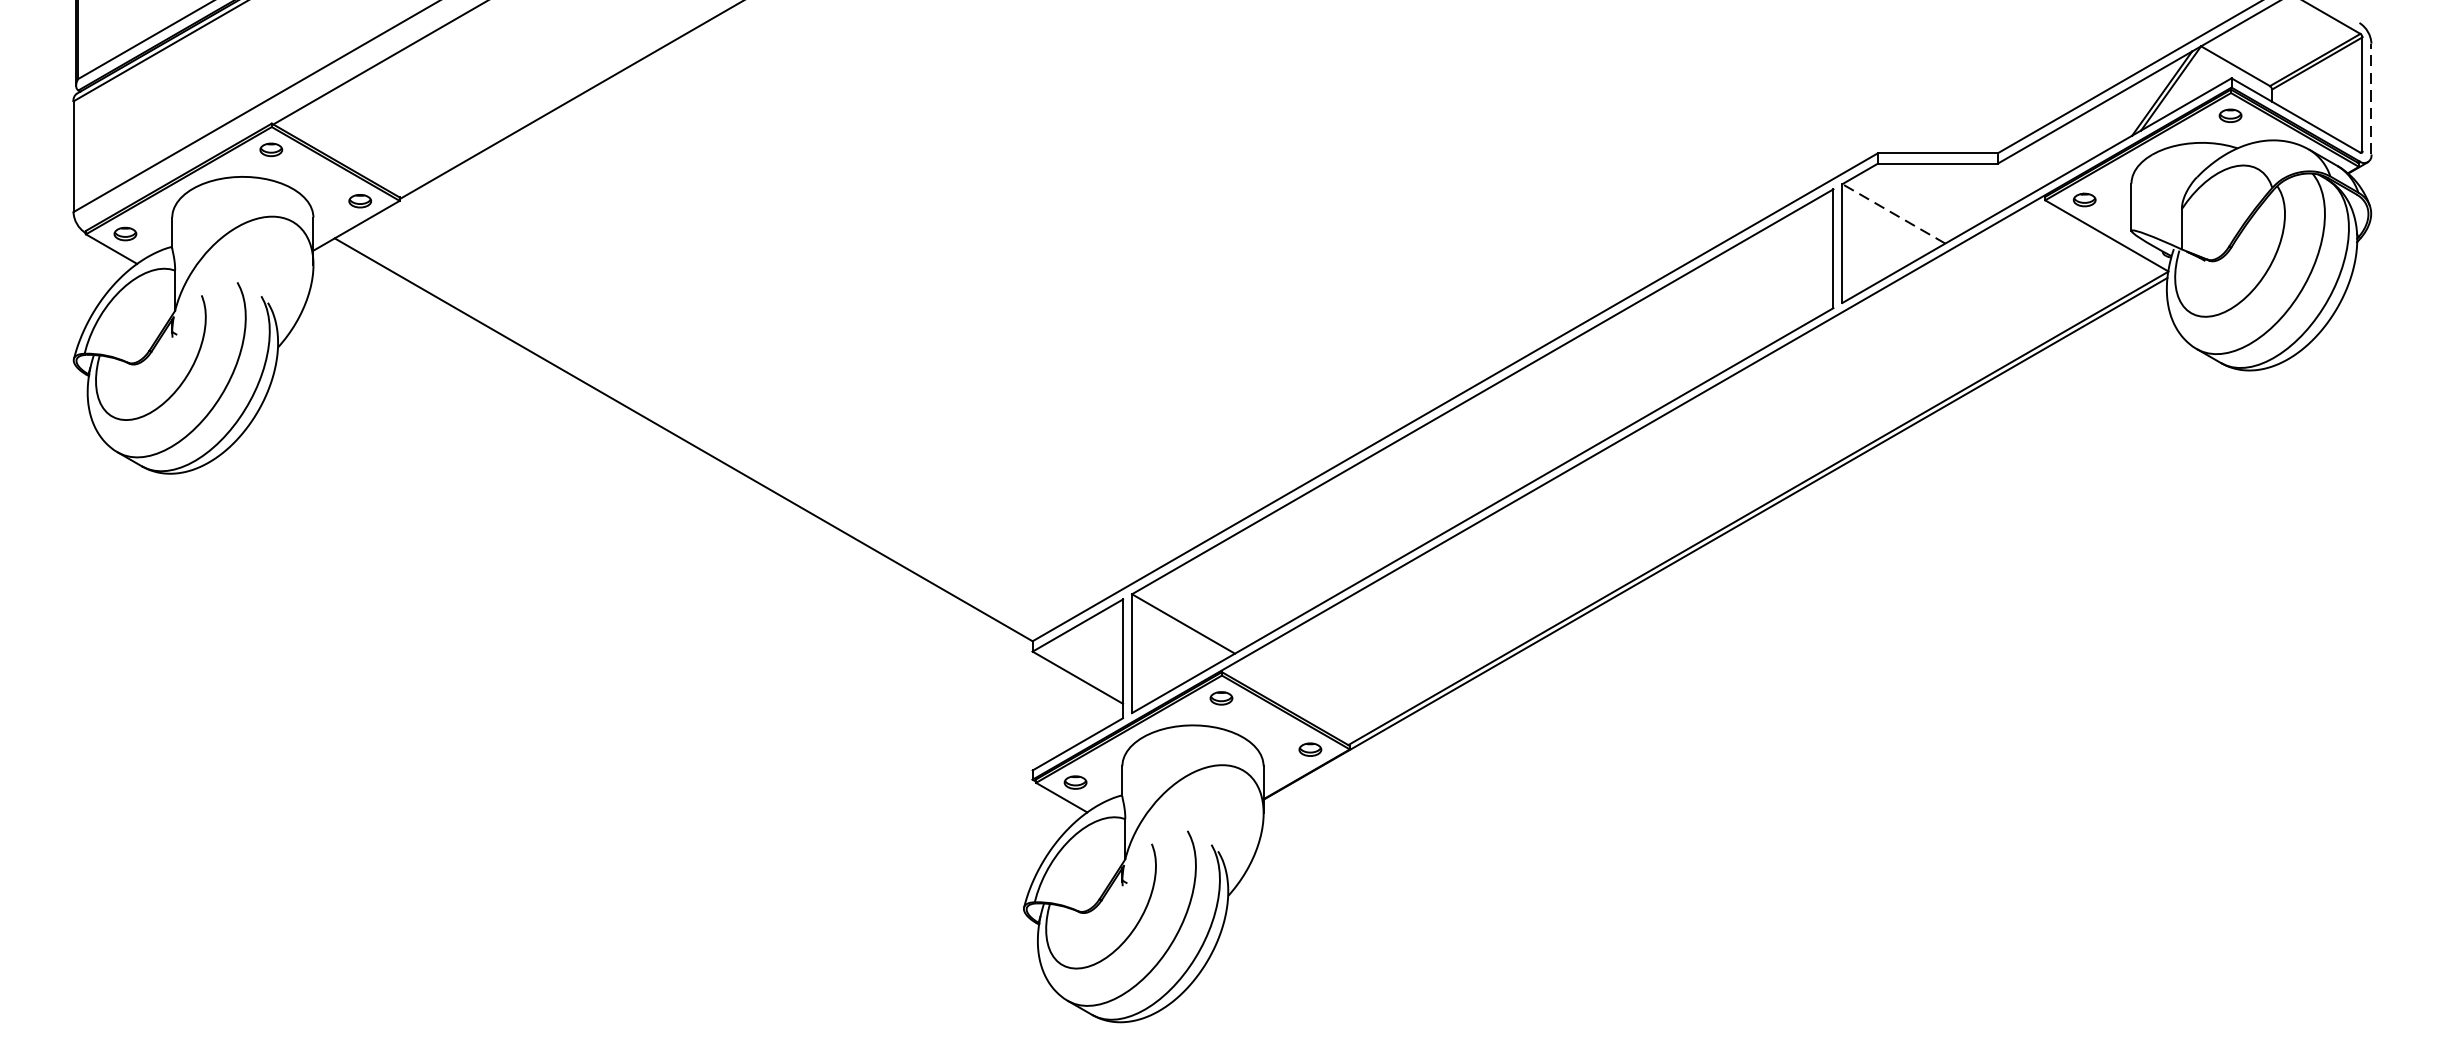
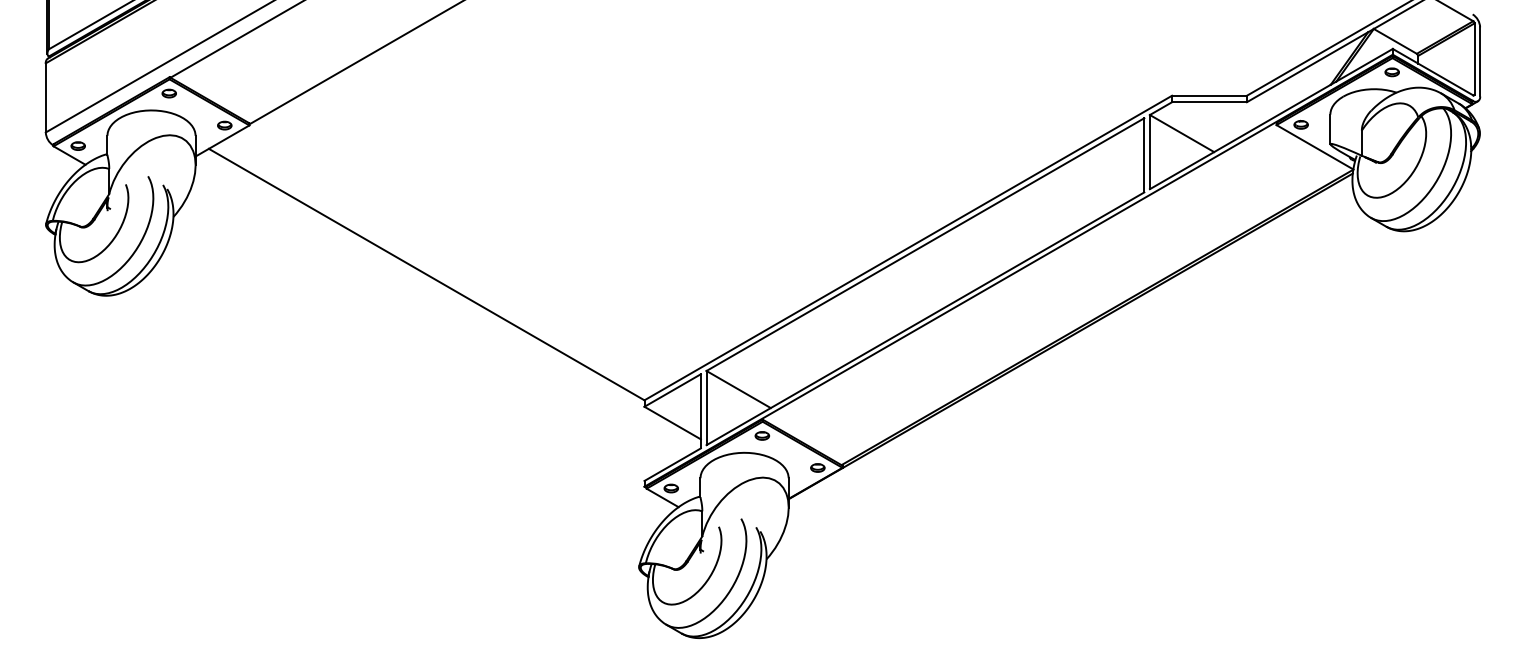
line: (2372, 98) -> (1480, 61), dashed -> solid
line: (1892, 213) -> (1181, 133), dashed -> solid

